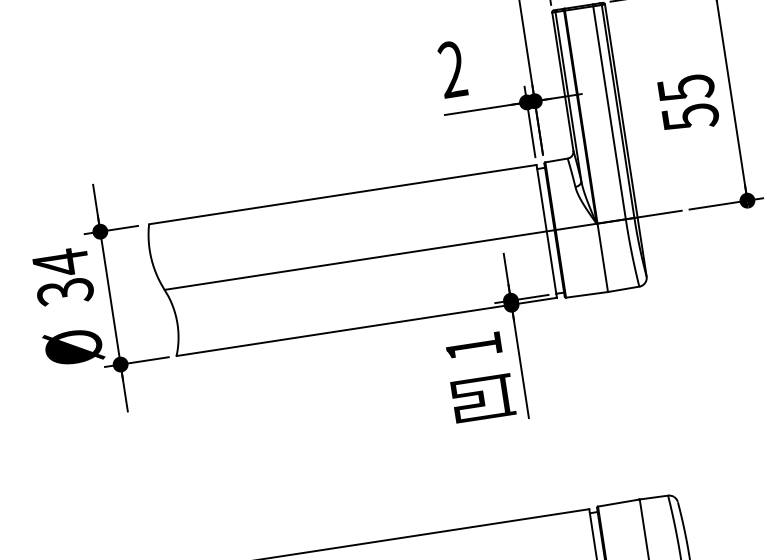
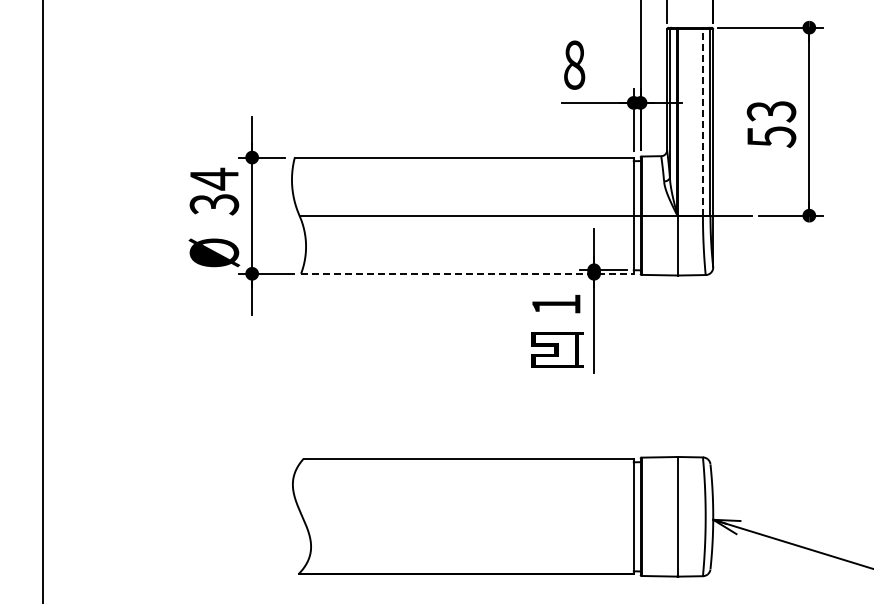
text: (452, 68) -> (574, 64), 2 -> 8
text: (684, 88) -> (770, 111), 55 -> 53
line: (609, 112) -> (702, 122), solid -> dashed
line: (366, 326) -> (467, 273), solid -> dashed

